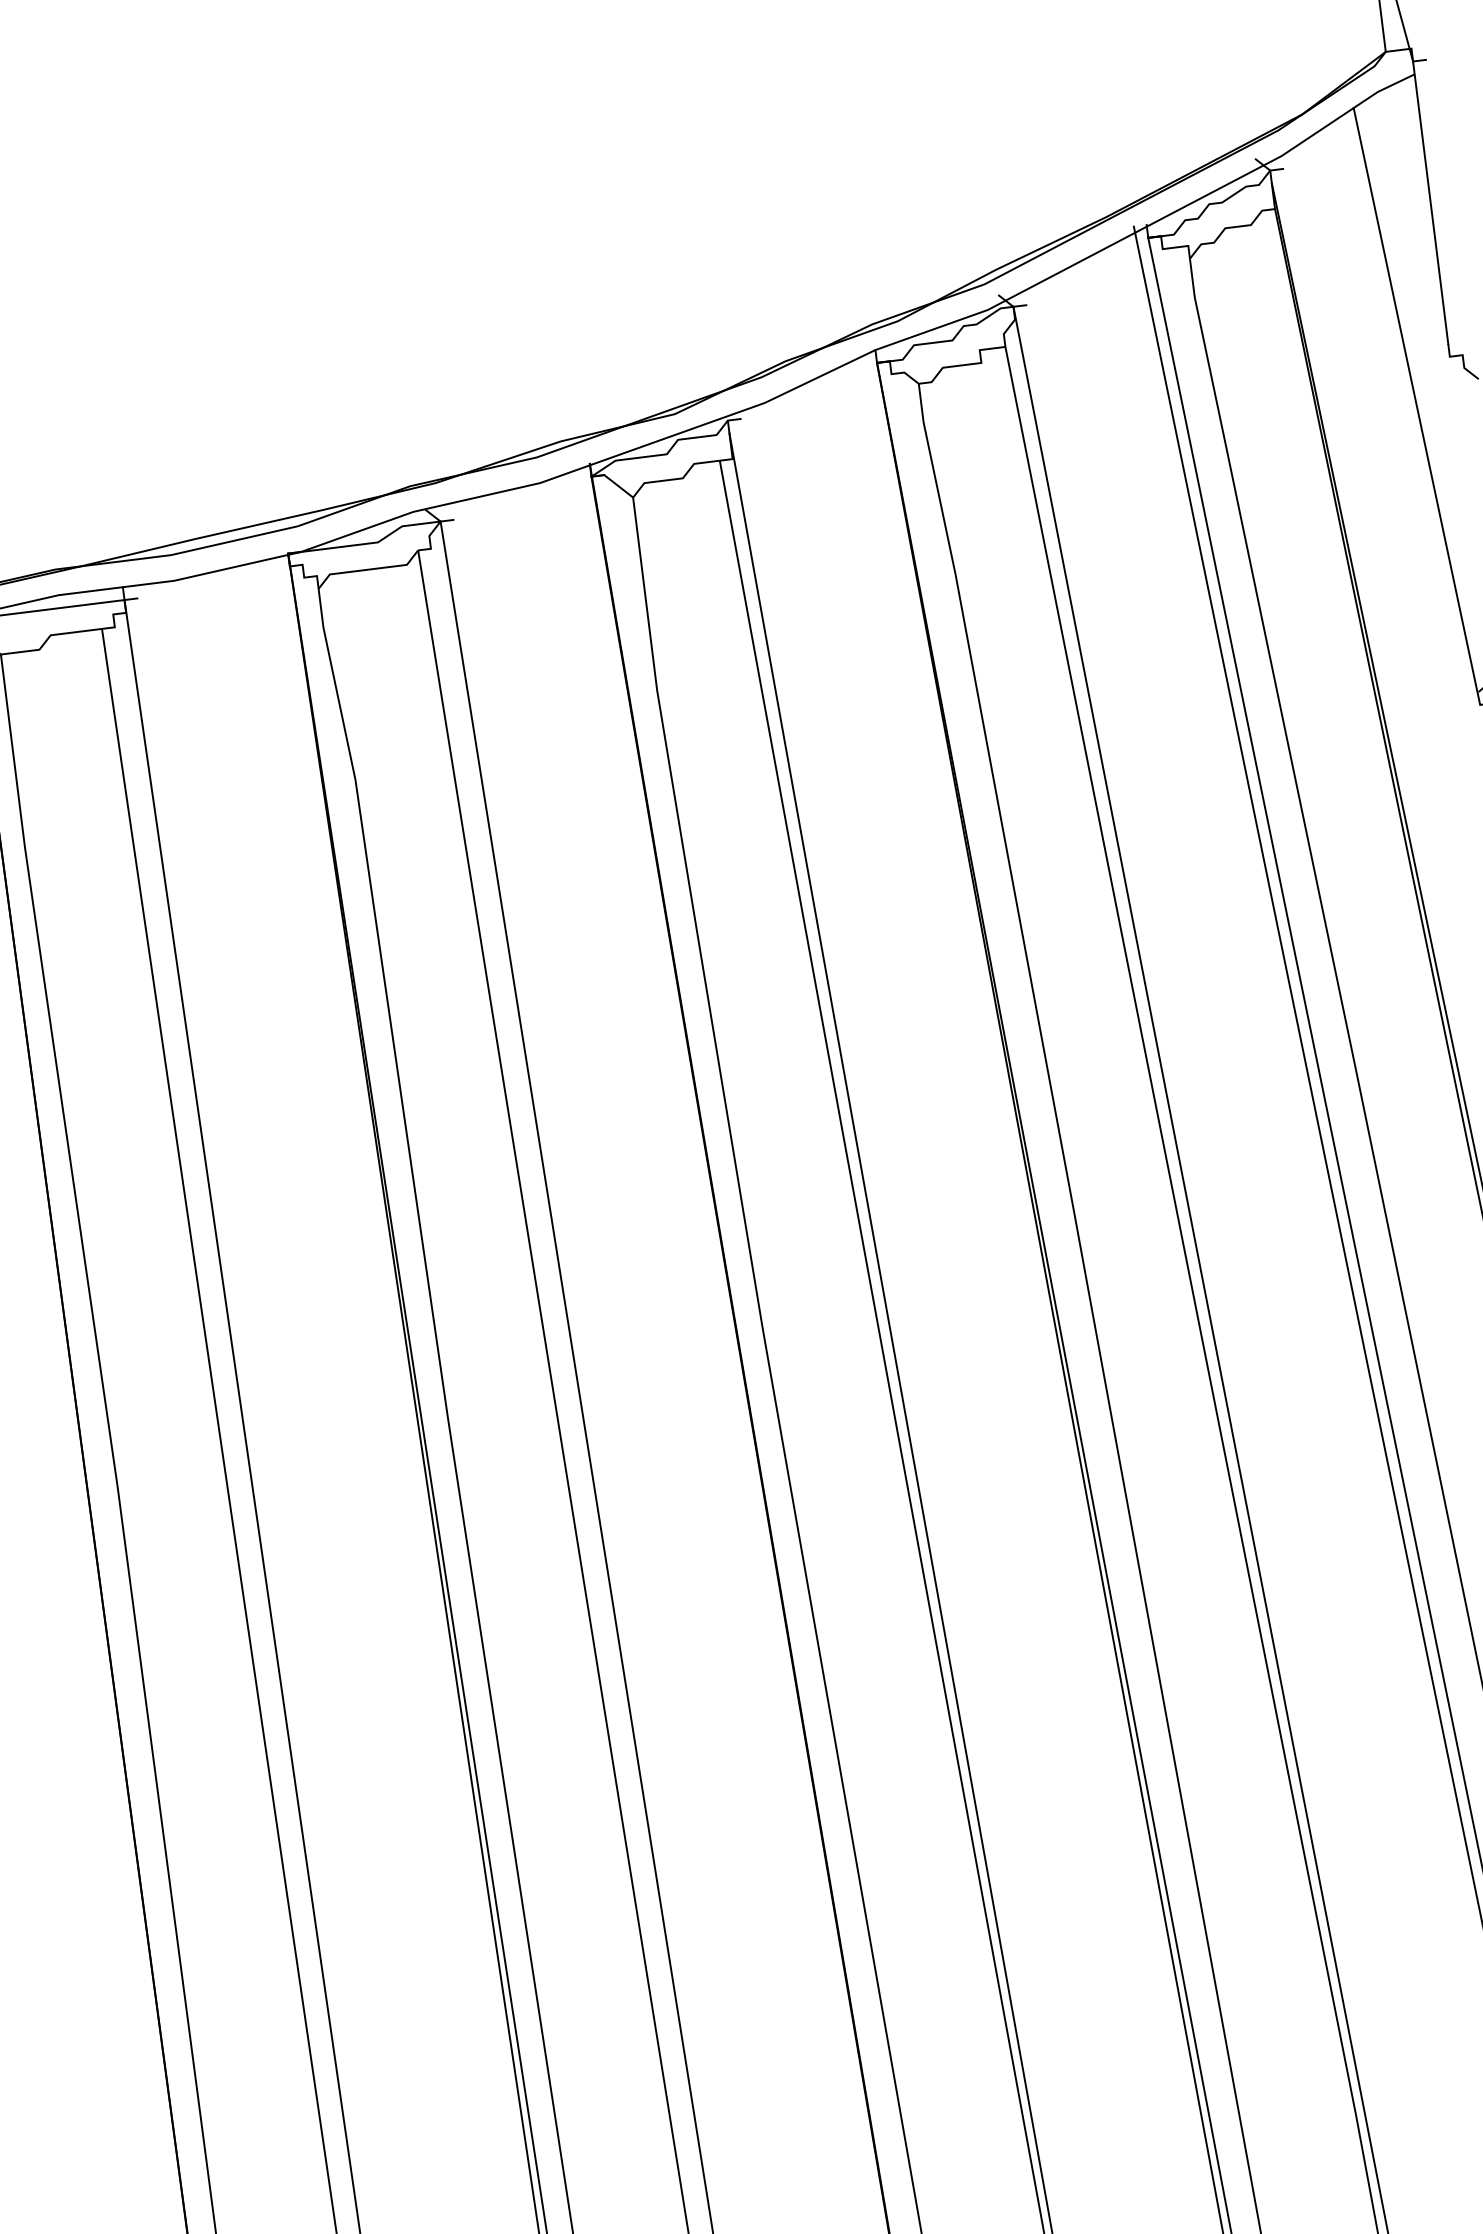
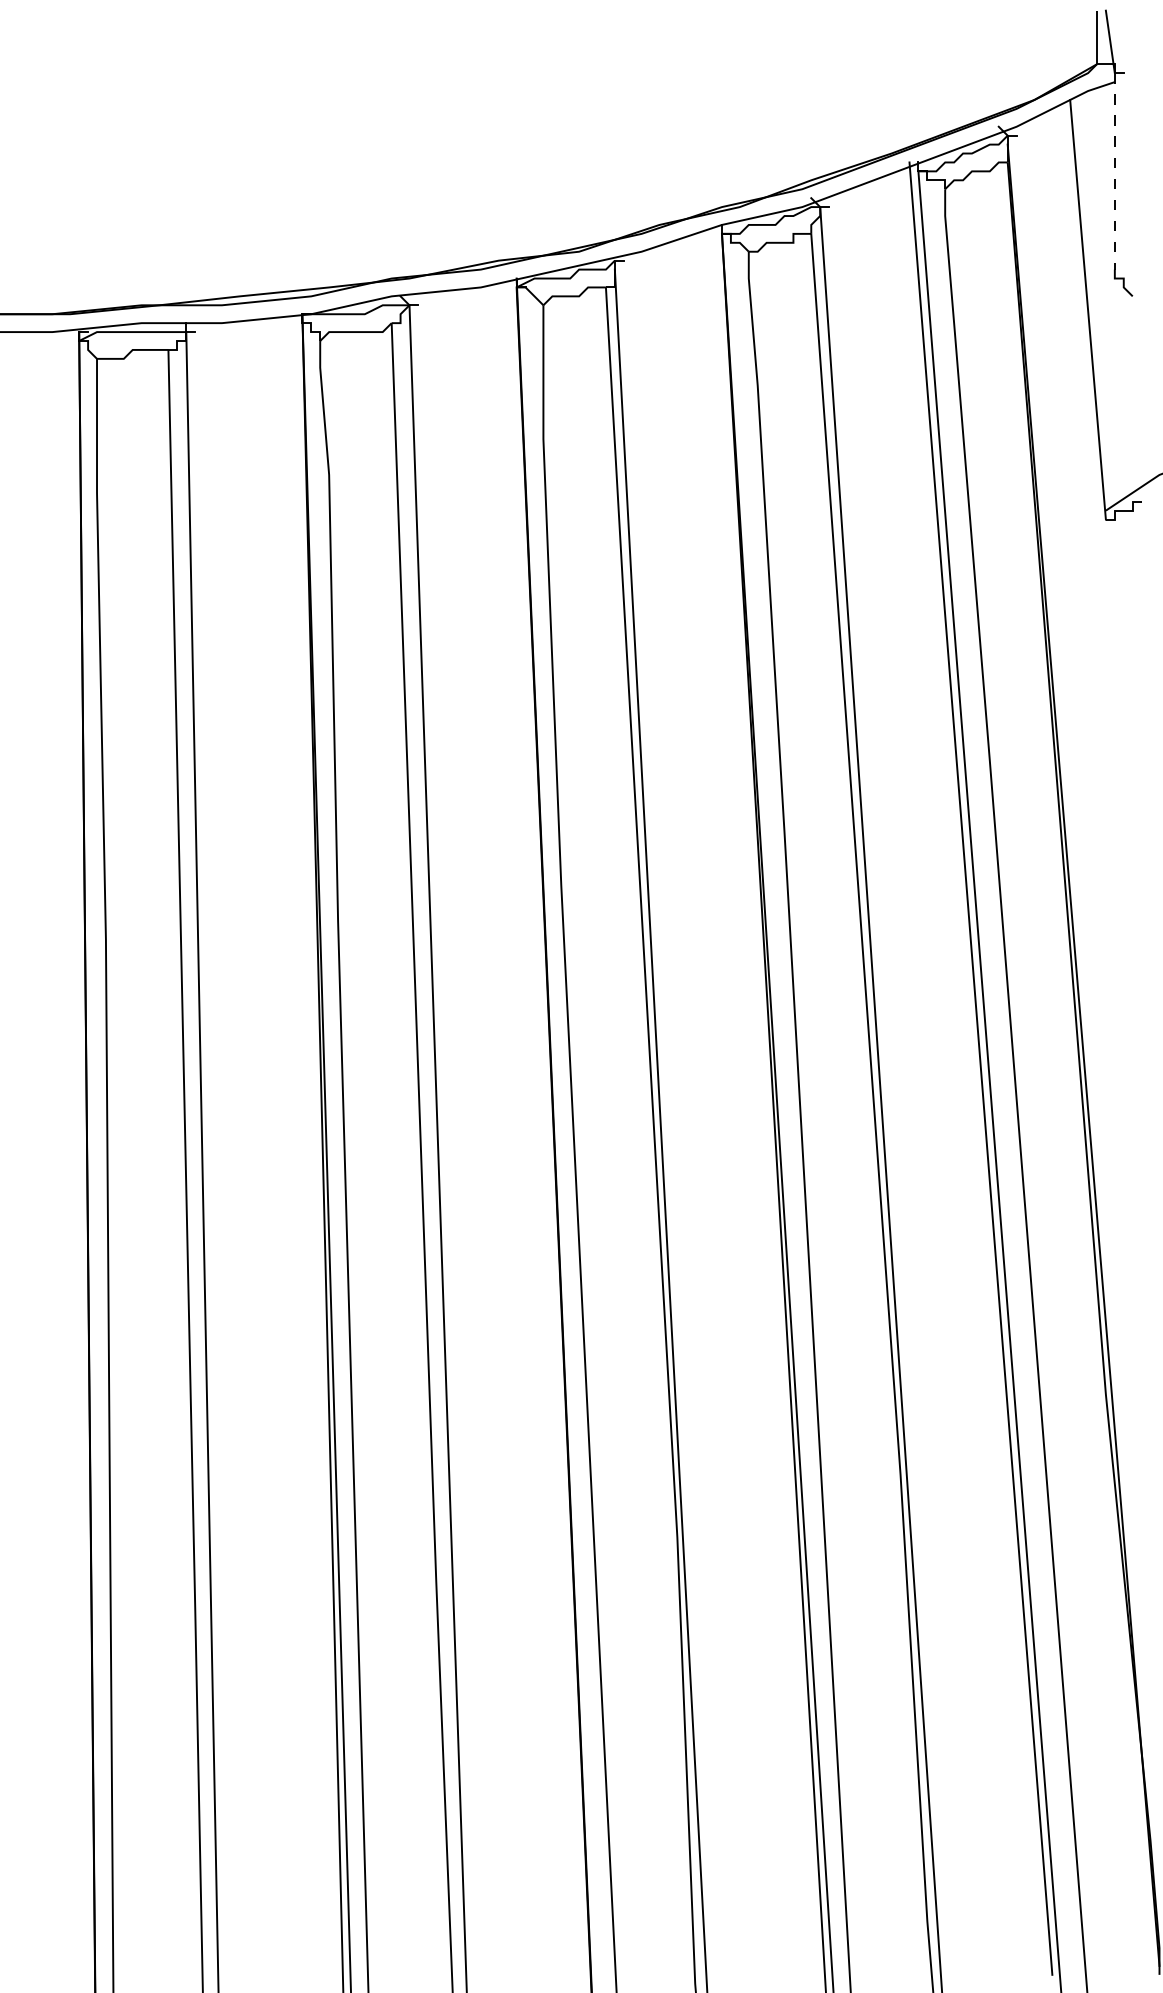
line: (1430, 202) -> (1114, 171), solid -> dashed

